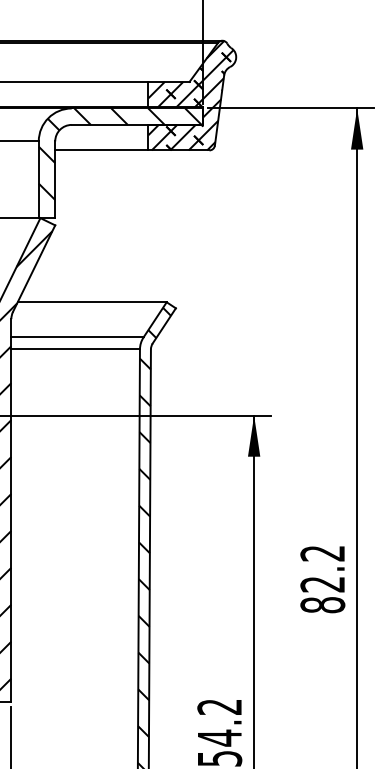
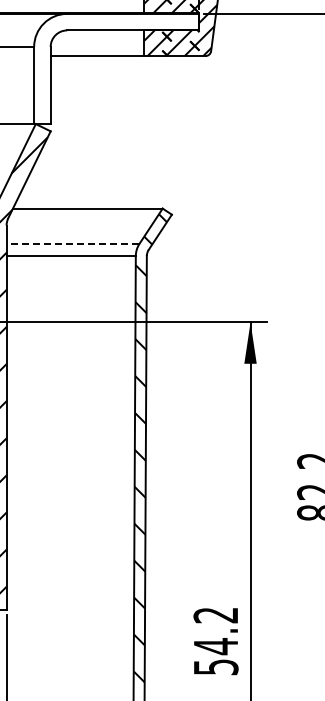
hatch: (119, 154) -> (115, 60), removed
line: (76, 337) -> (72, 244), solid -> dashed

